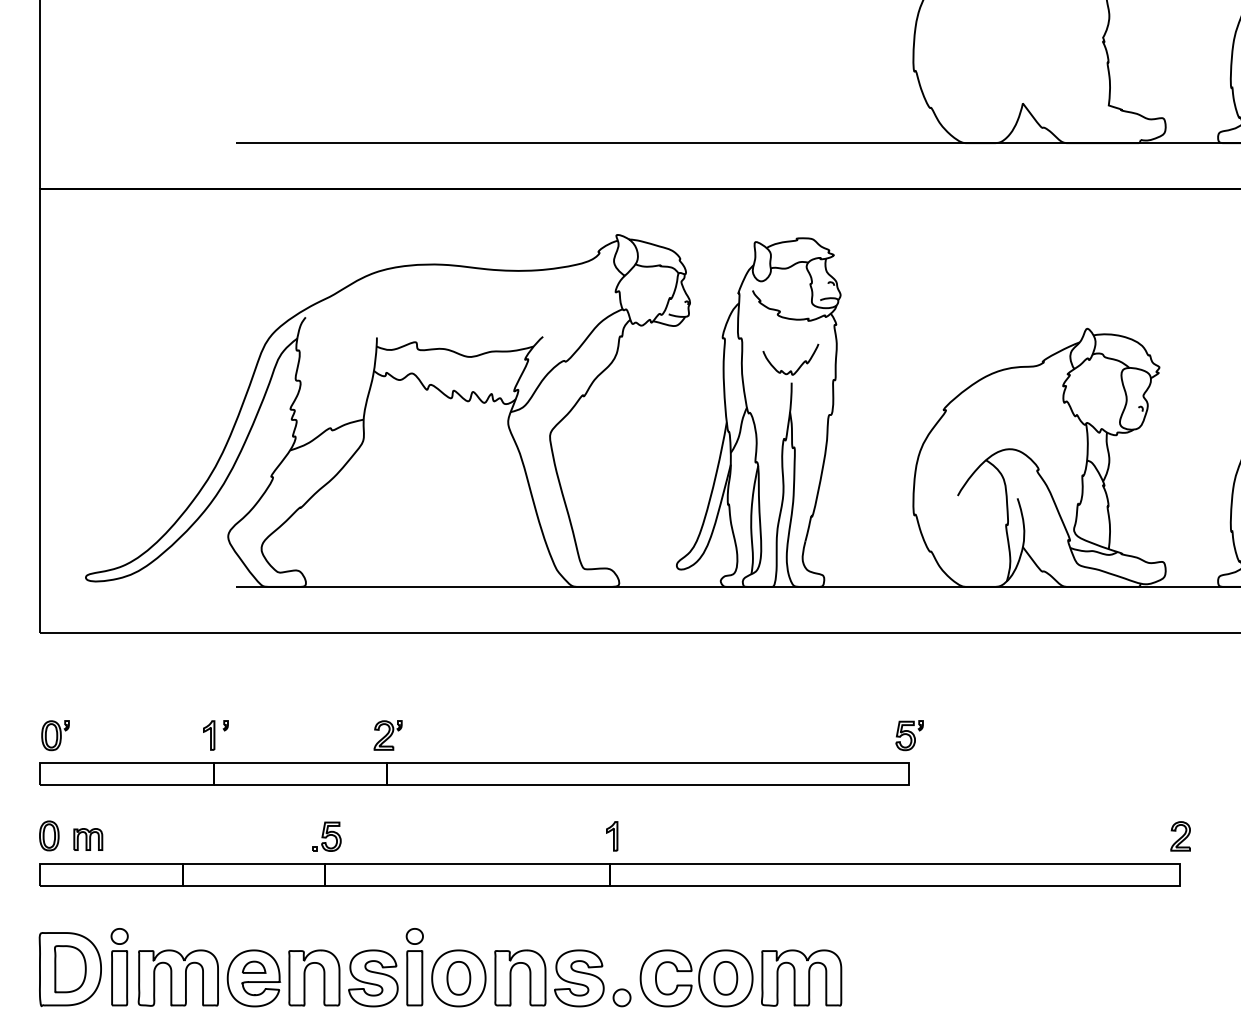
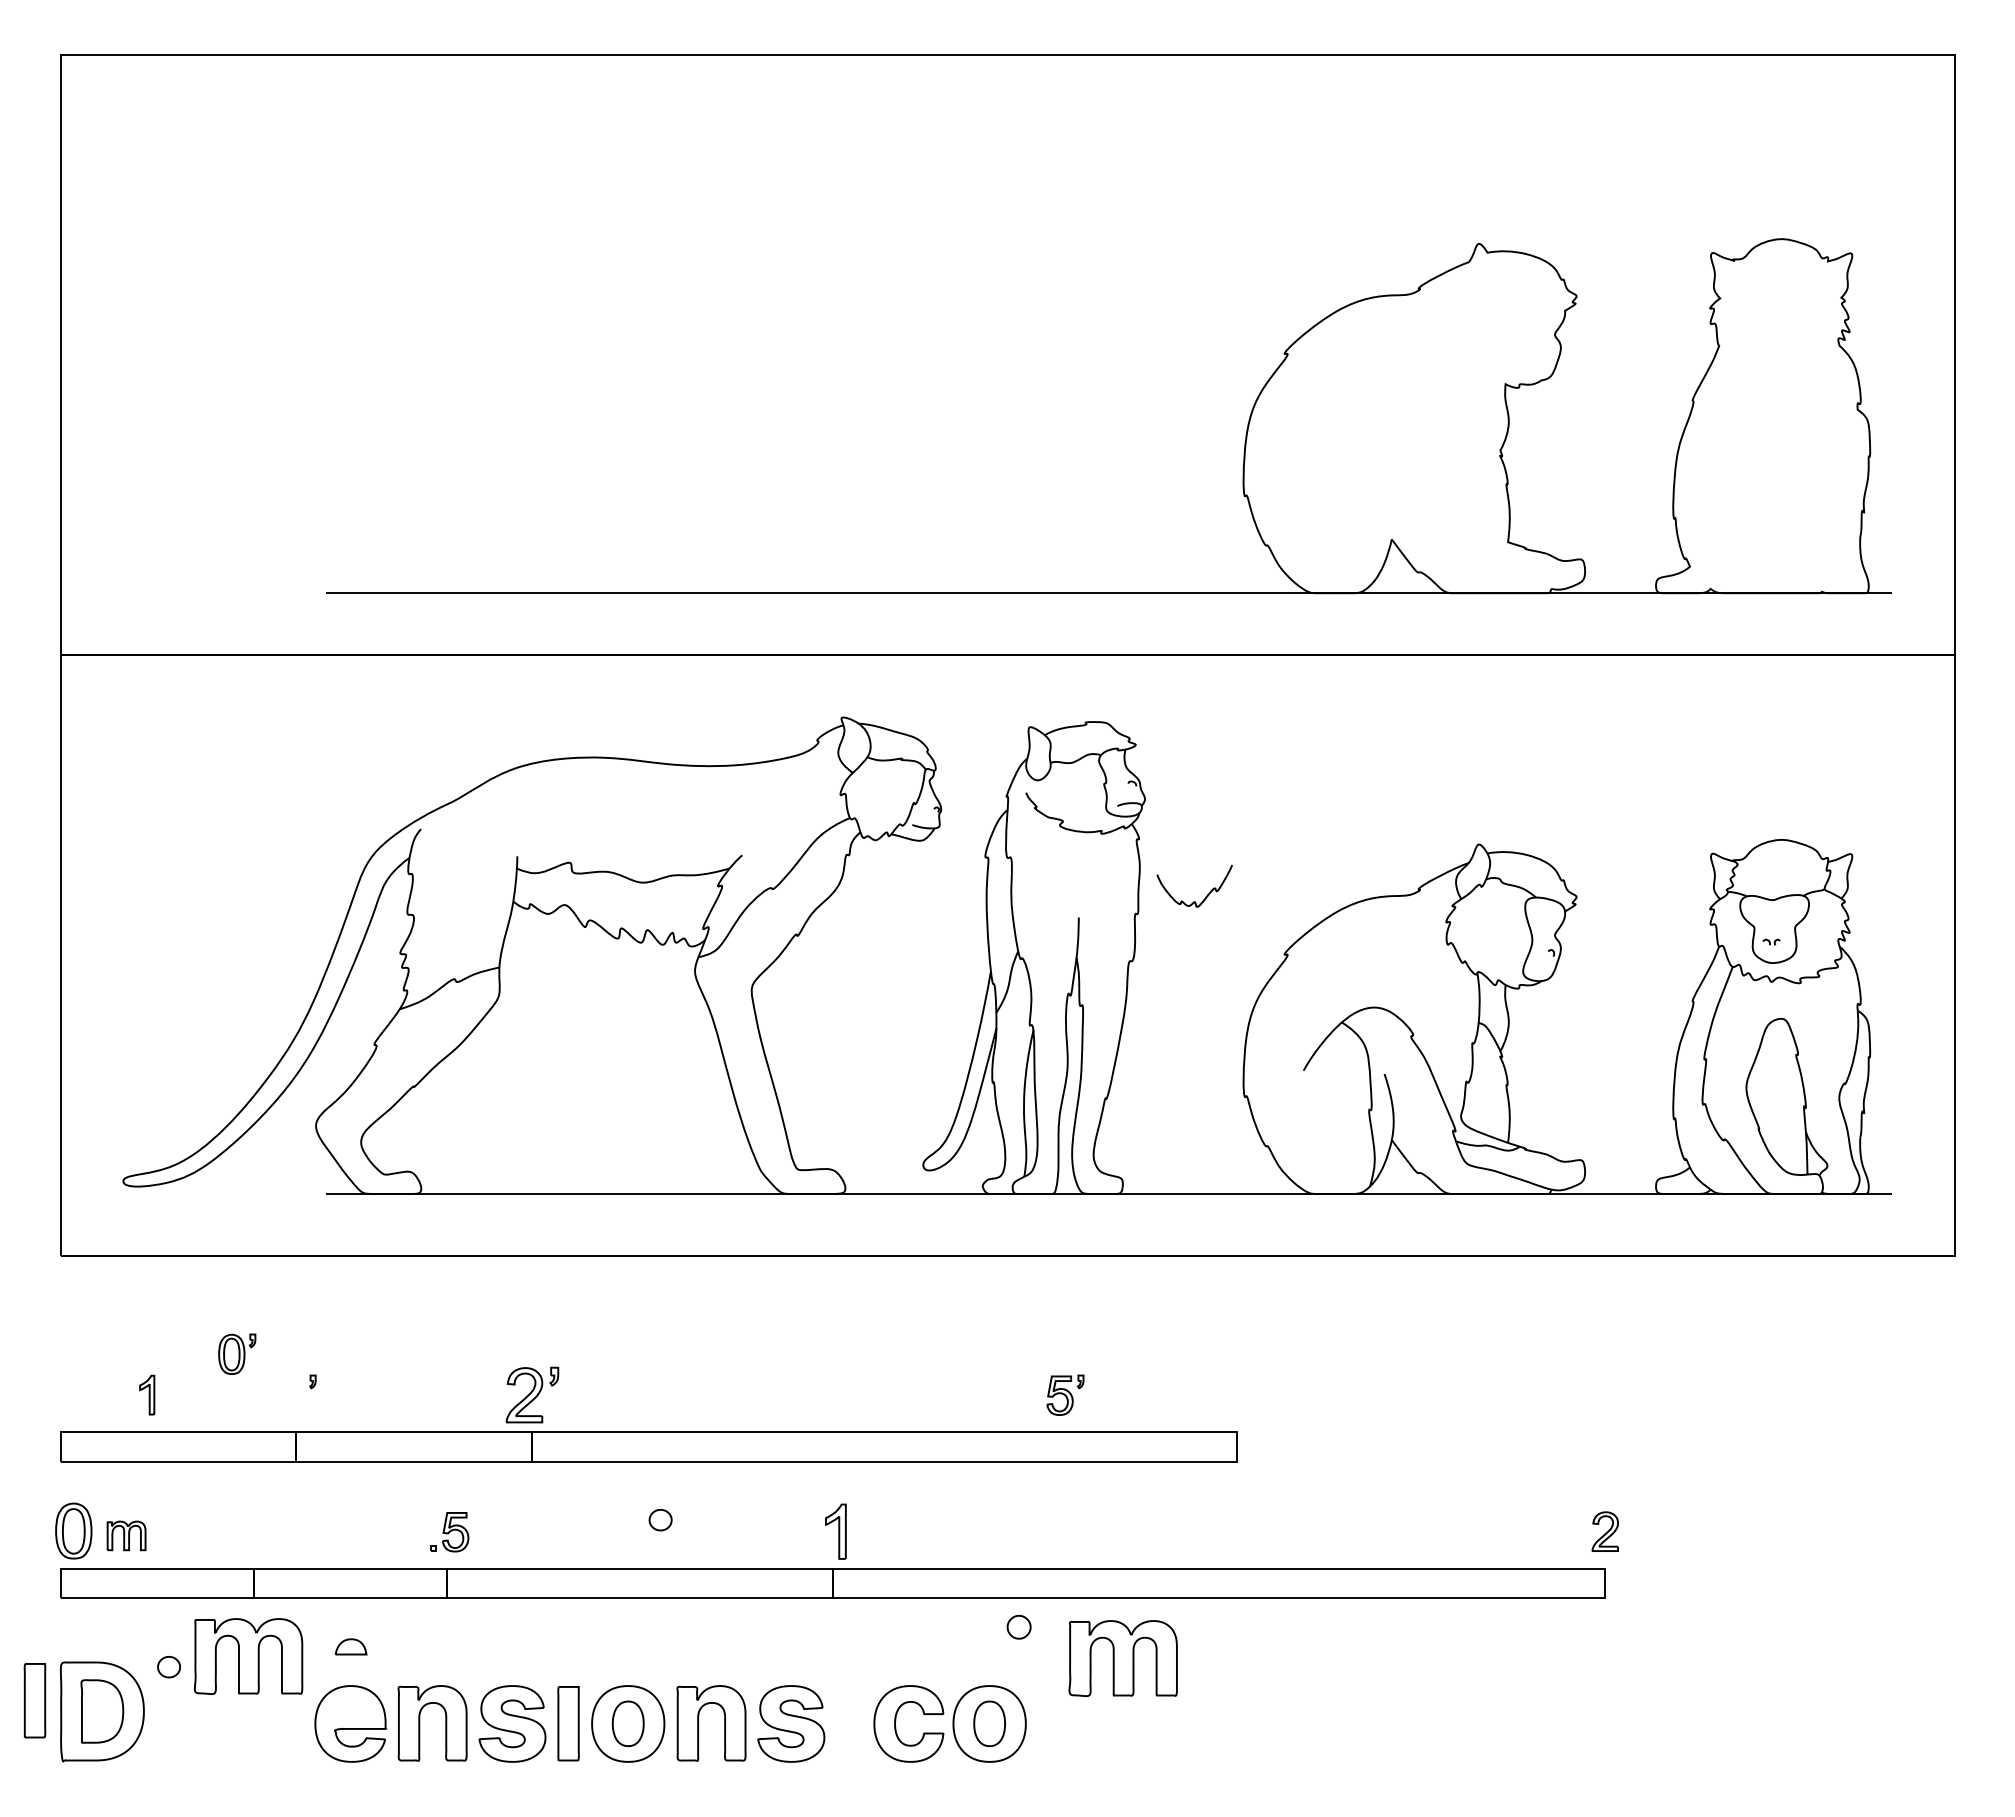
curve: (798, 367) -> (1205, 896), moved
part: (55, 735) -> (237, 1353), moved
part: (209, 735) -> (147, 1394), moved
part: (388, 735) -> (532, 1394), size x1.4
part: (909, 735) -> (1065, 1394), moved
part: (49, 835) -> (73, 1530), size x1.4
part: (611, 836) -> (835, 1531), size x1.4
part: (414, 936) -> (660, 1520), moved
part: (253, 967) -> (350, 1646), moved
part: (119, 978) -> (34, 1700), moved
part: (178, 978) -> (248, 1656), moved
part: (801, 978) -> (1122, 1658), moved
part: (621, 997) -> (1018, 1626), moved

